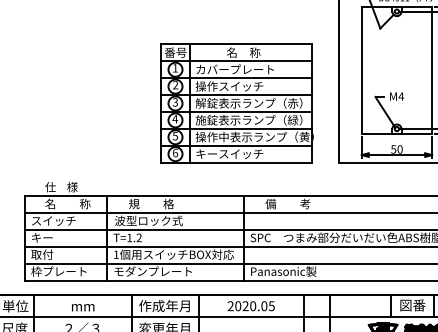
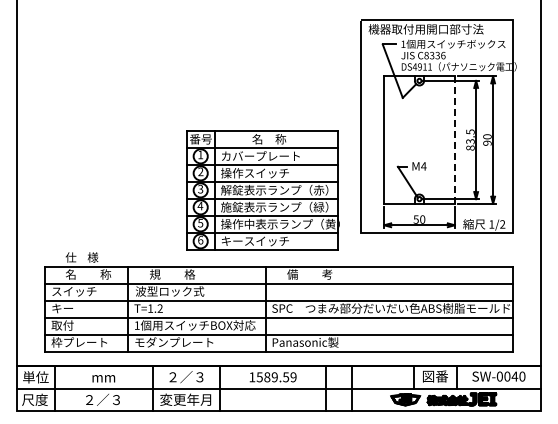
line: (431, 70) -> (454, 140), solid -> dashed
part: (236, 103) -> (262, 190), moved
text: (164, 306) -> (185, 377), 作成年月 -> ２／３
text: (250, 306) -> (272, 377), 2020.05 -> 1589.59

